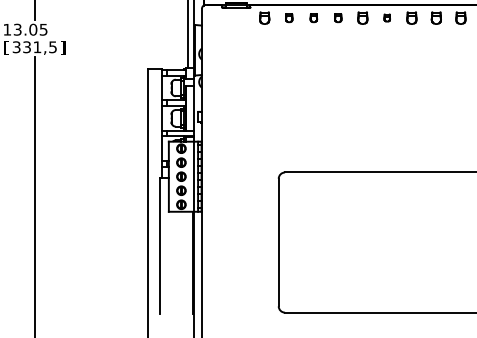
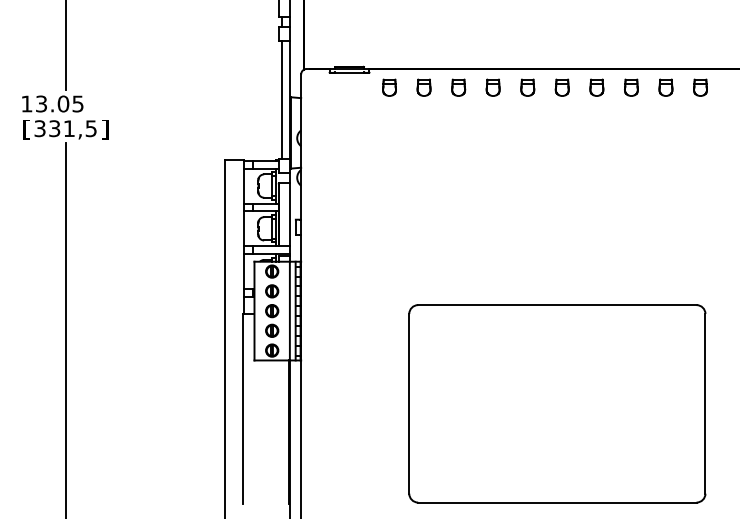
part: (288, 18) -> (423, 87), size x1.43
part: (313, 18) -> (458, 87), size x1.43
part: (337, 18) -> (492, 87), size x1.43
part: (386, 18) -> (561, 87), size x1.67

